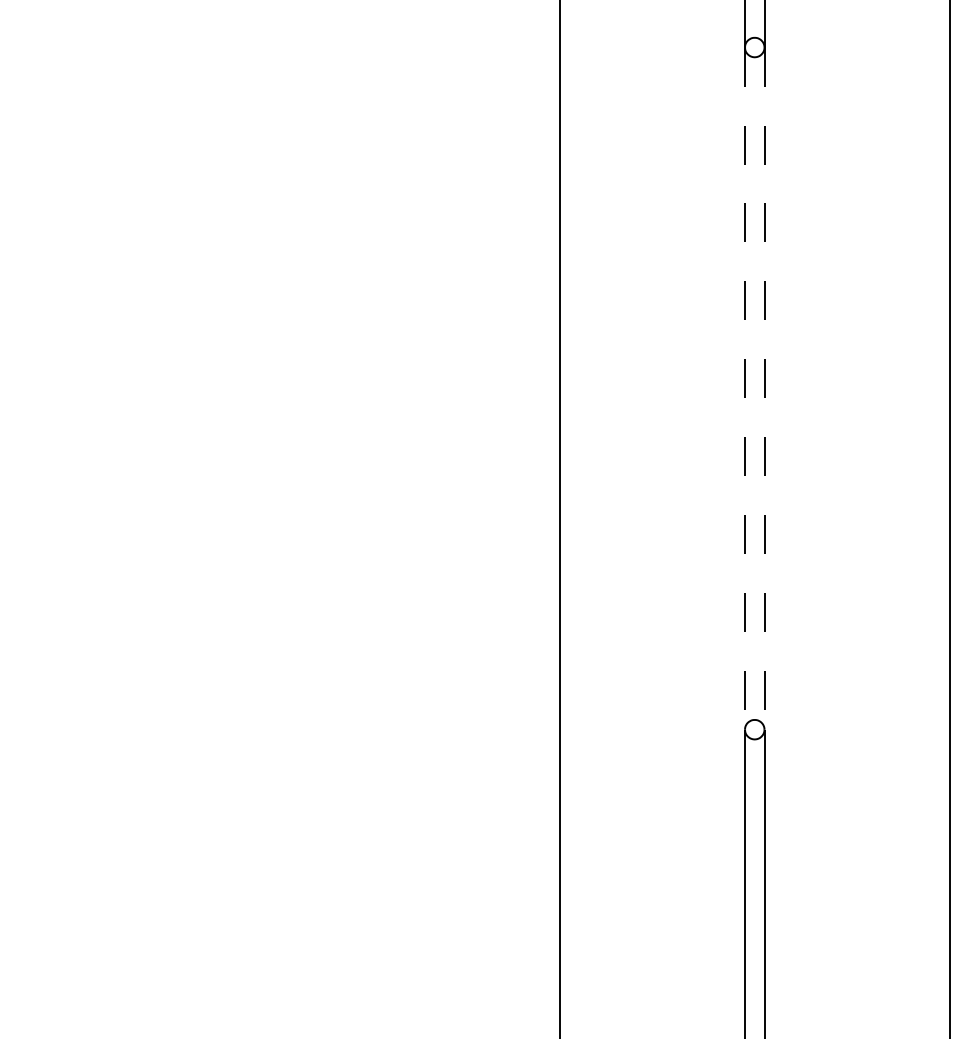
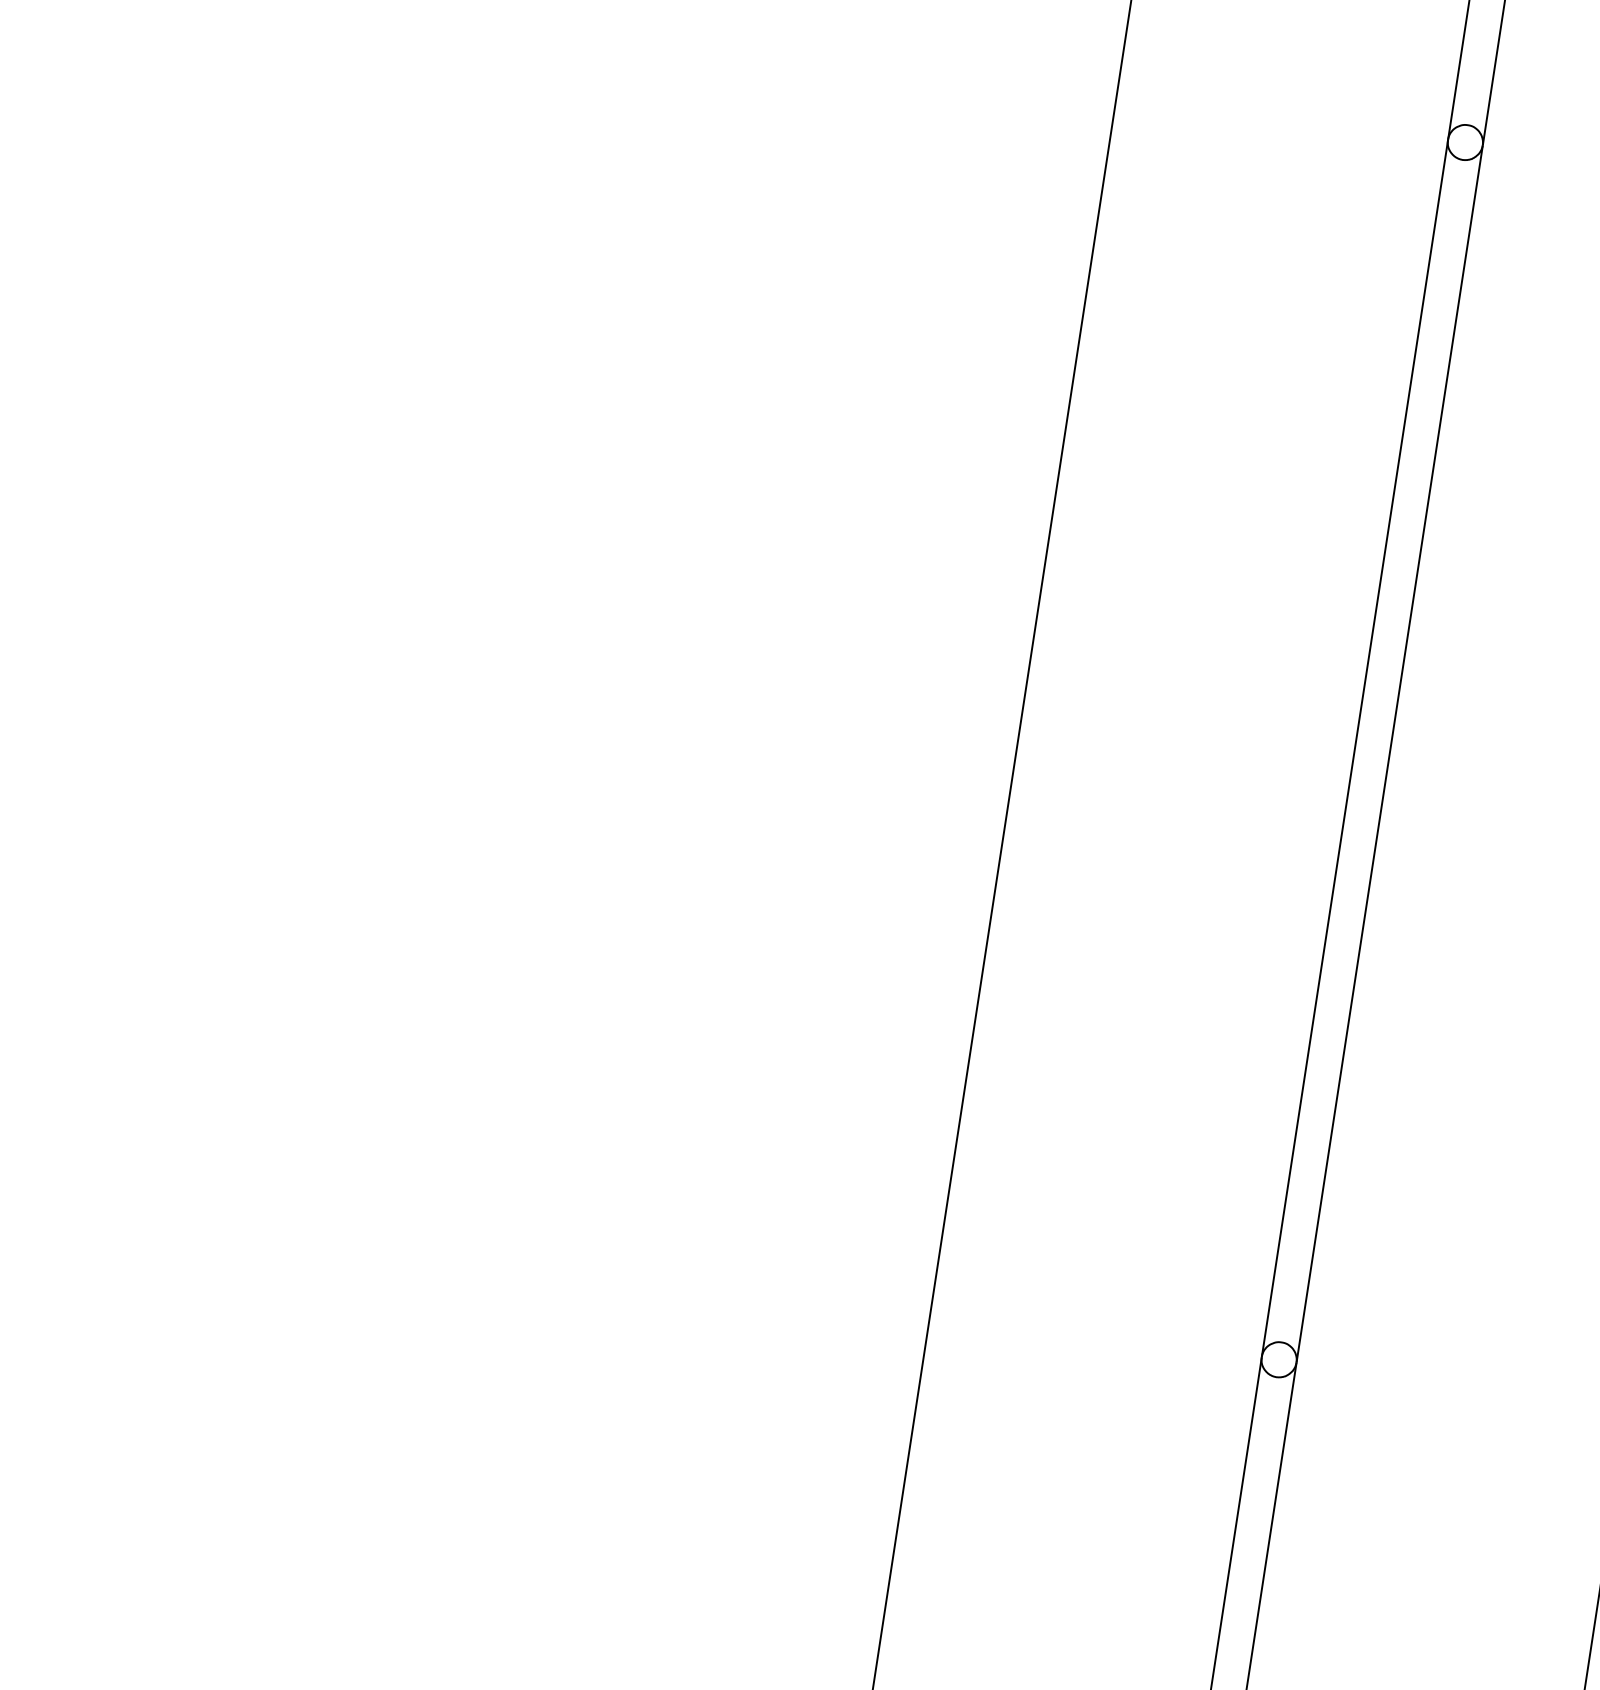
line: (745, 389) -> (1355, 750), dashed -> solid
line: (764, 389) -> (1389, 755), dashed -> solid

